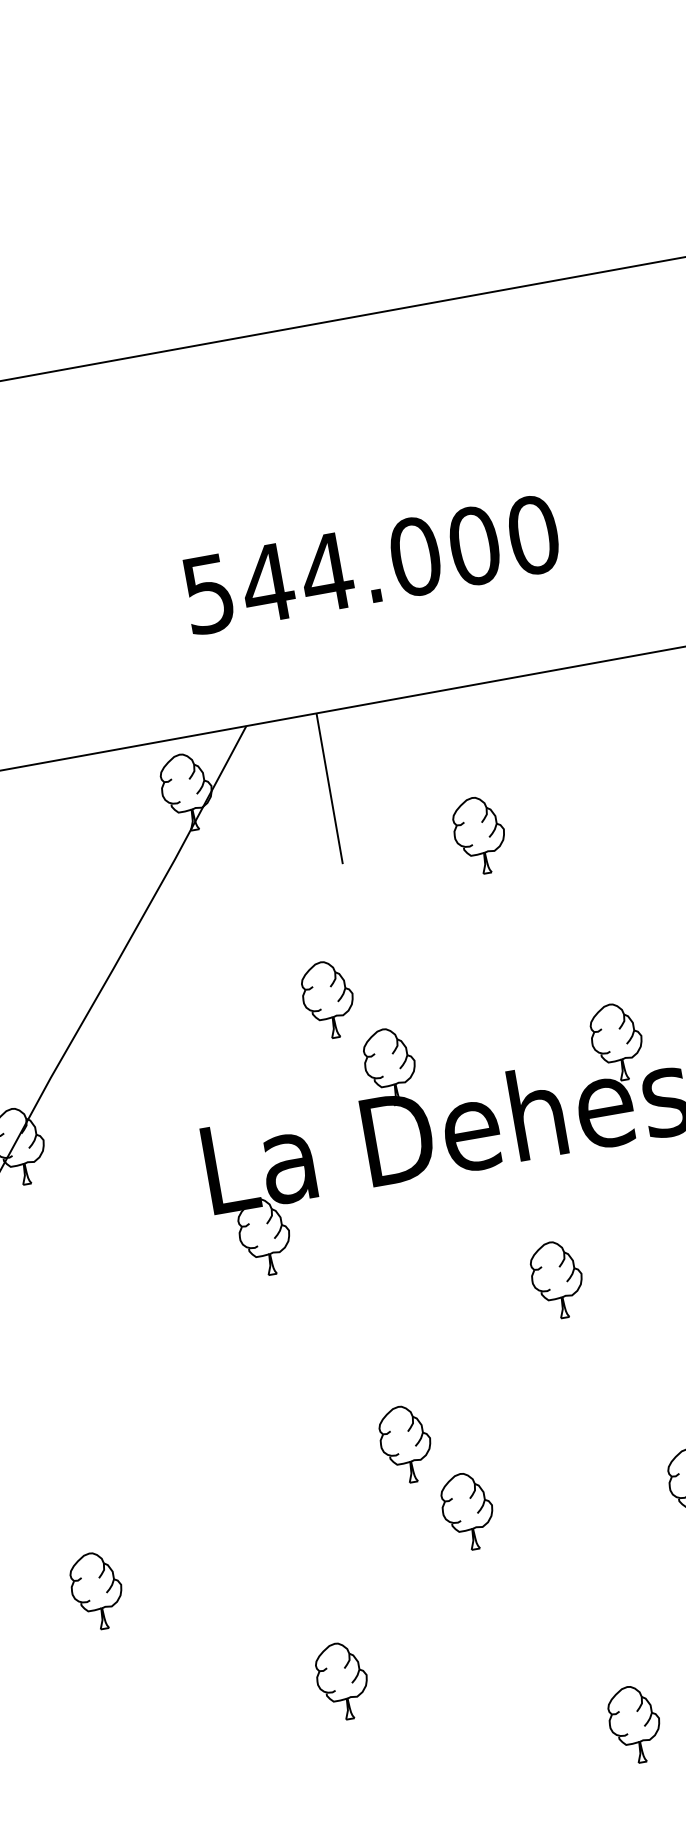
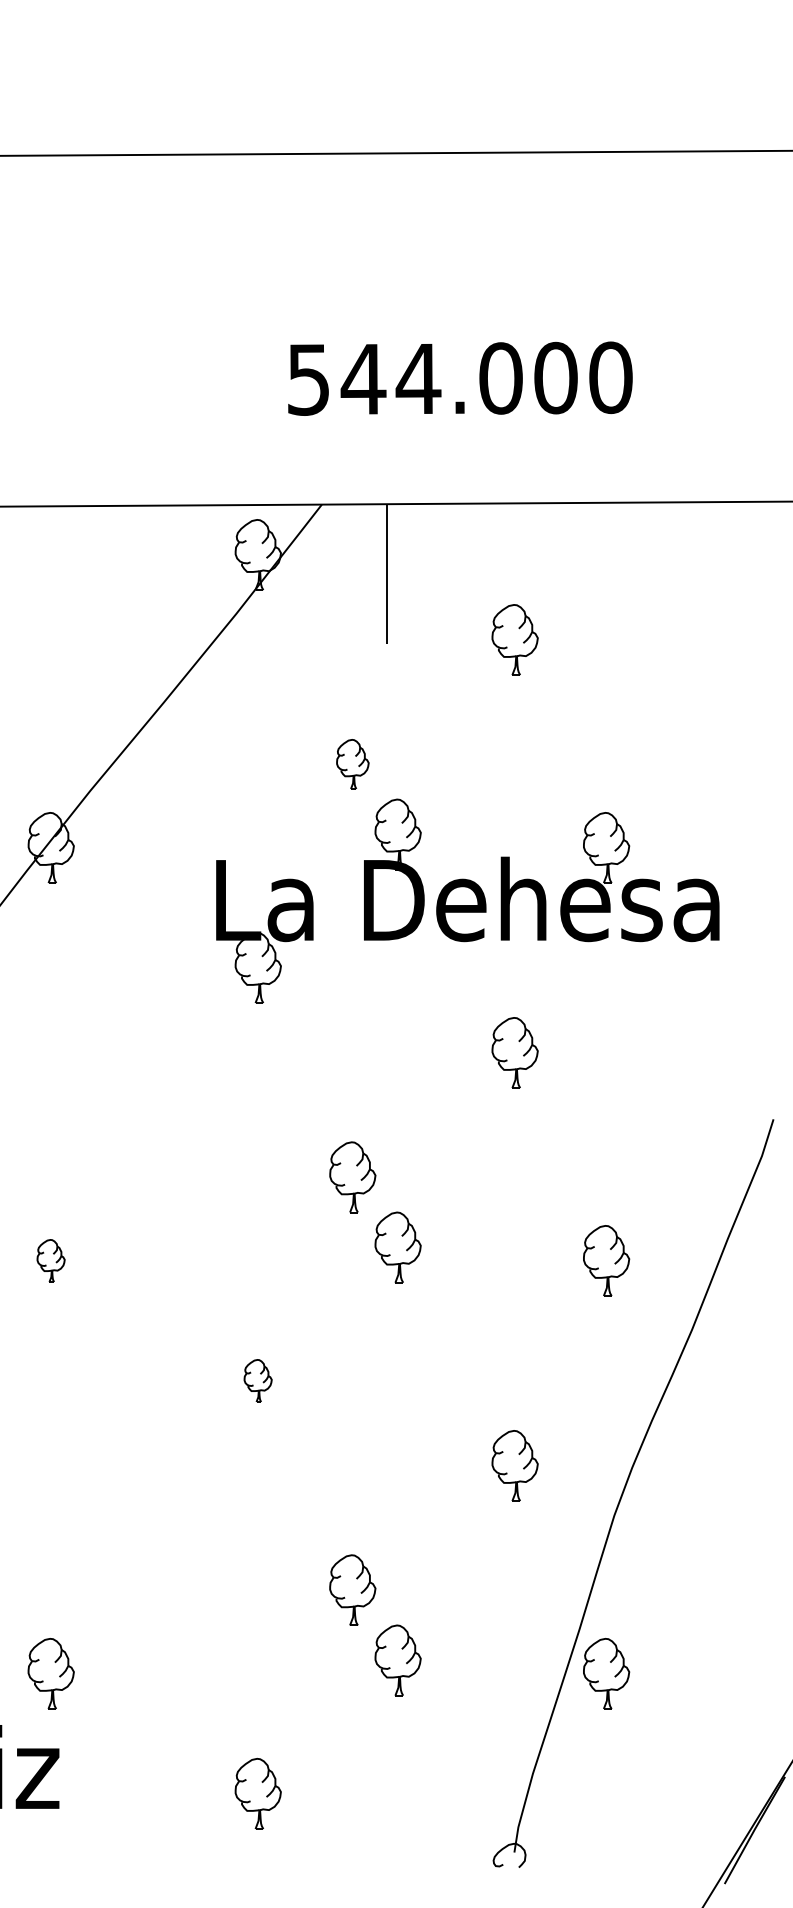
part: (328, 1000) -> (352, 764), size x0.7
part: (96, 1590) -> (50, 1260), size x0.6
part: (341, 1681) -> (257, 1380), size x0.6

